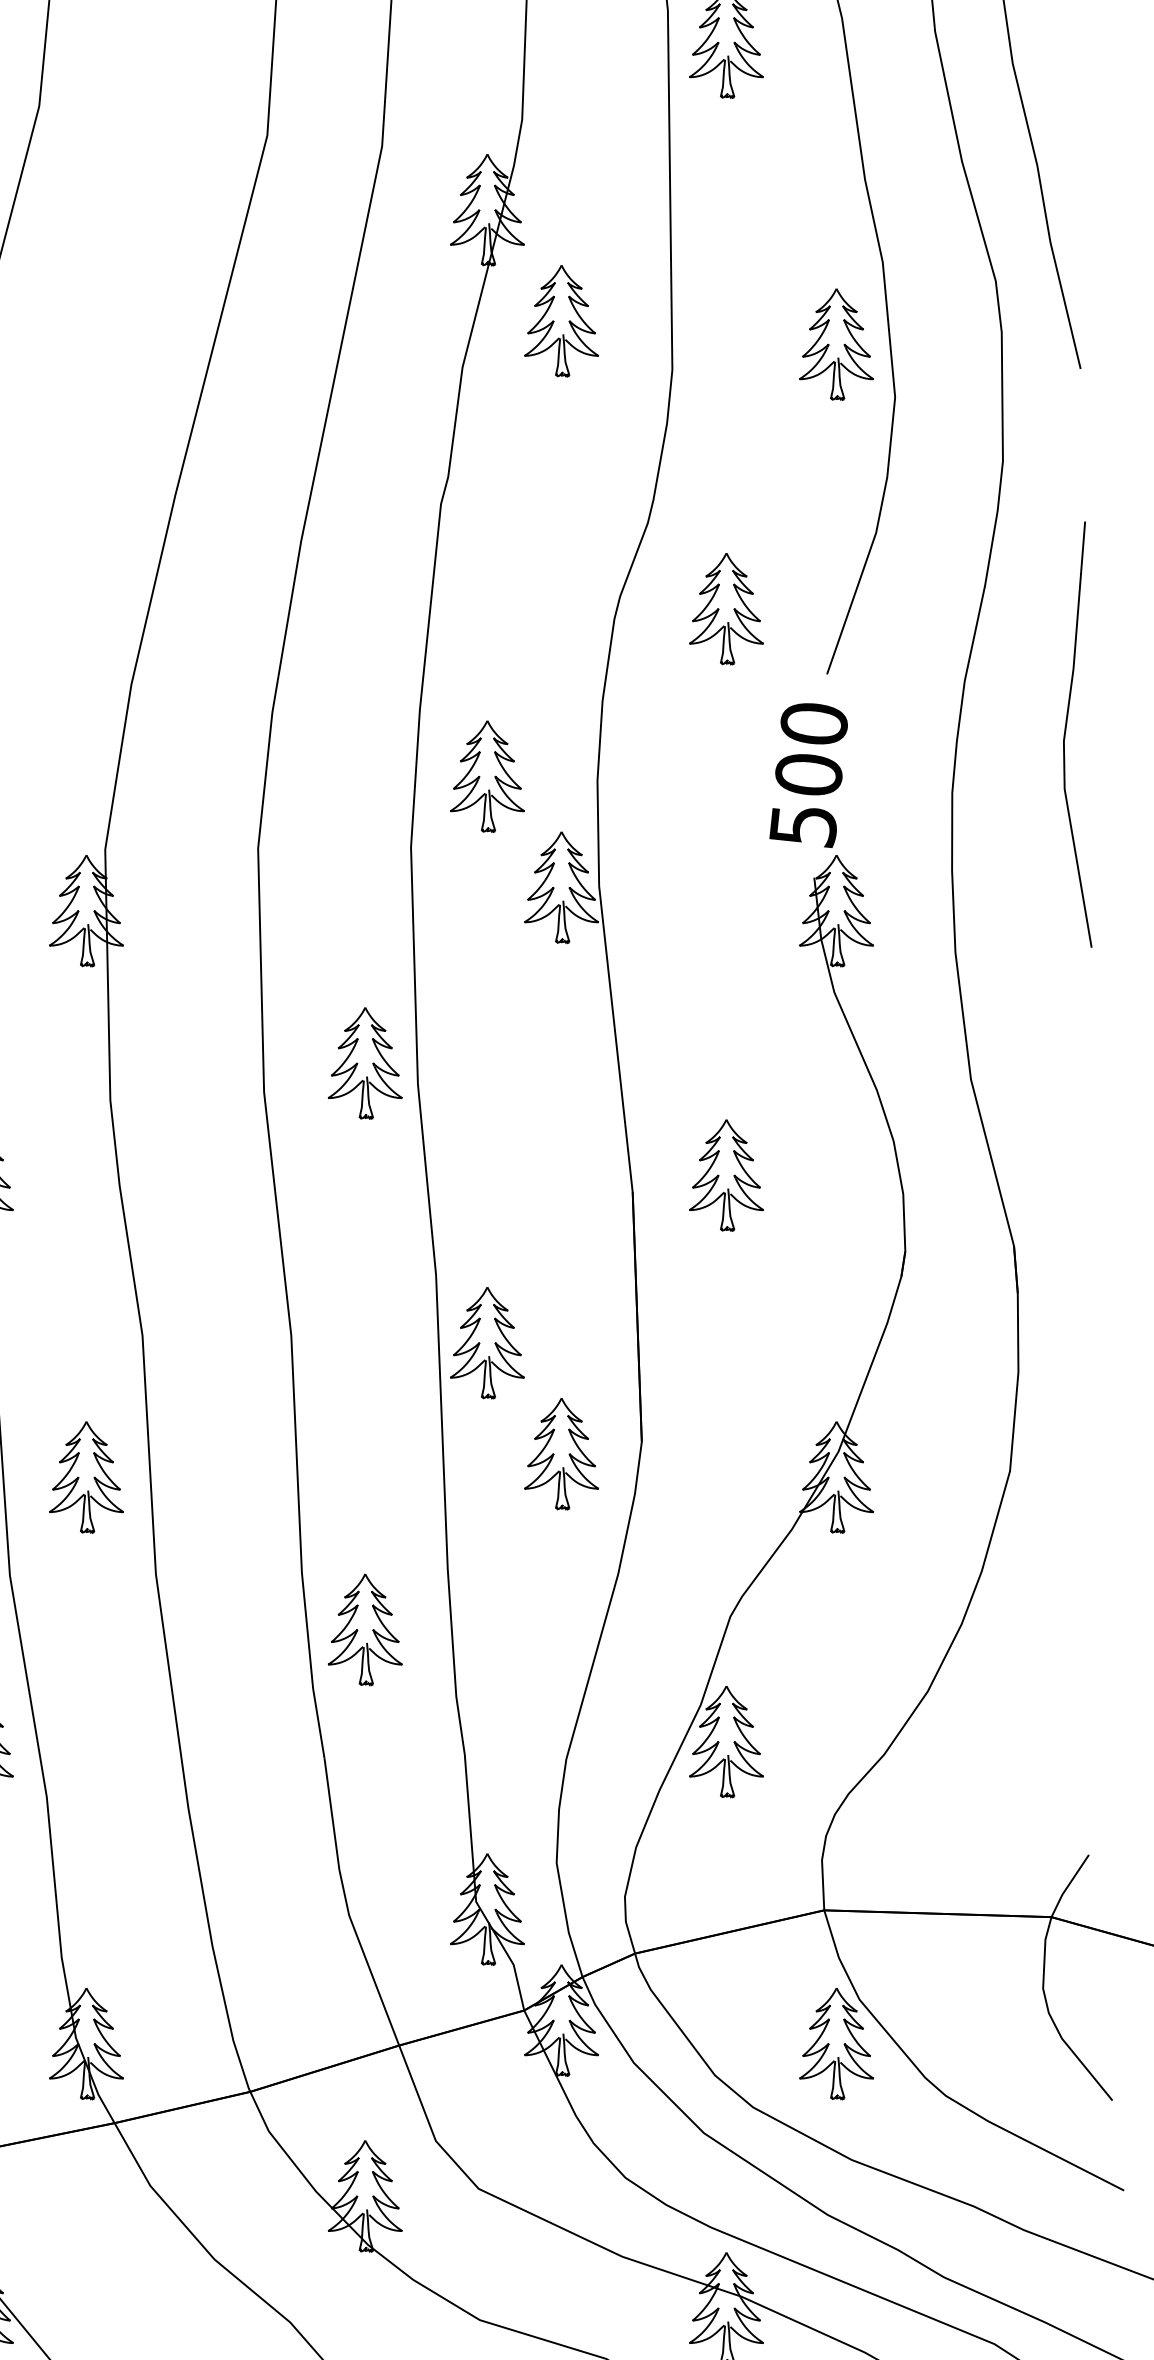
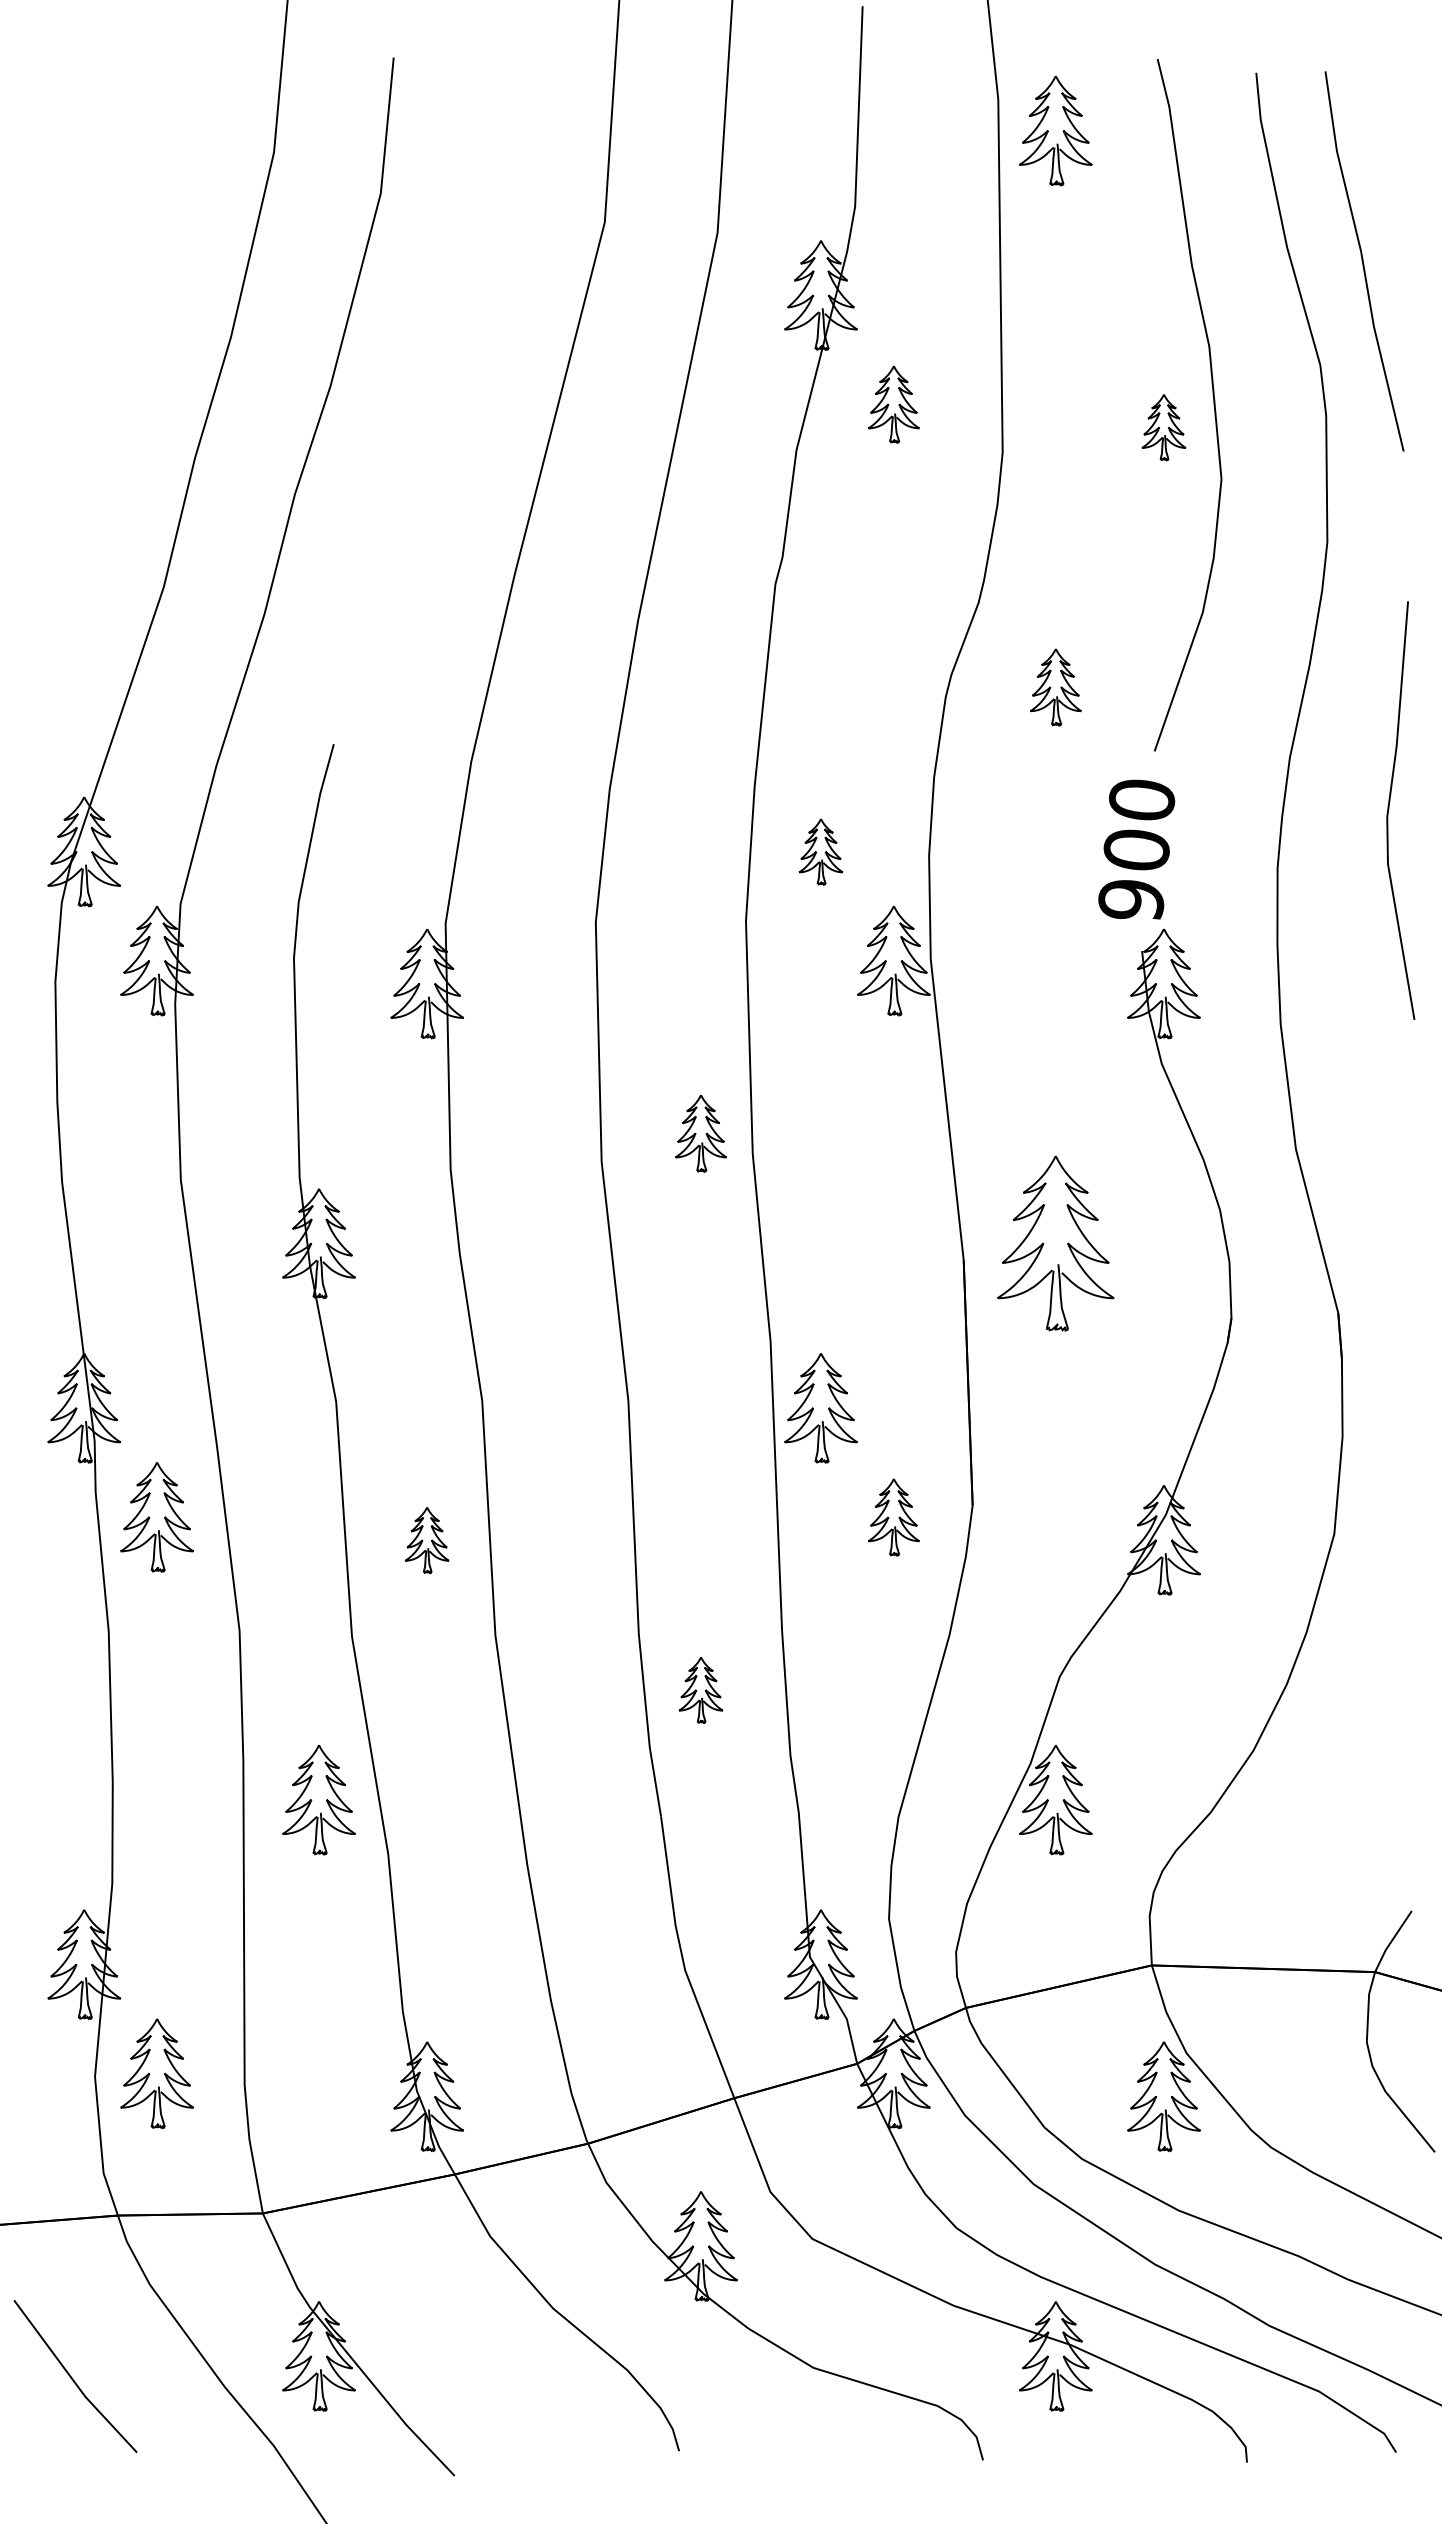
part: (561, 321) -> (893, 404), size x0.7
part: (836, 344) -> (1163, 427), size x0.6
part: (726, 609) -> (1055, 687), size x0.7
part: (486, 776) -> (820, 851), size x0.6
text: (803, 827) -> (1131, 901), 500 -> 900
part: (364, 1063) -> (700, 1133), size x0.7
part: (726, 1175) -> (1055, 1243), size x1.6
part: (561, 1454) -> (893, 1517), size x0.7
part: (85, 1477) -> (426, 1540), size x0.6
part: (364, 1630) -> (700, 1690), size x0.6

